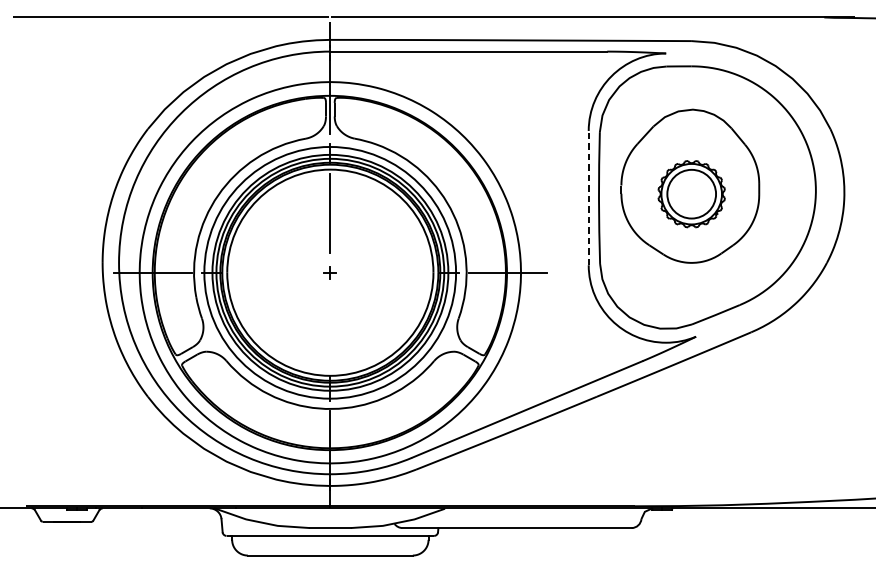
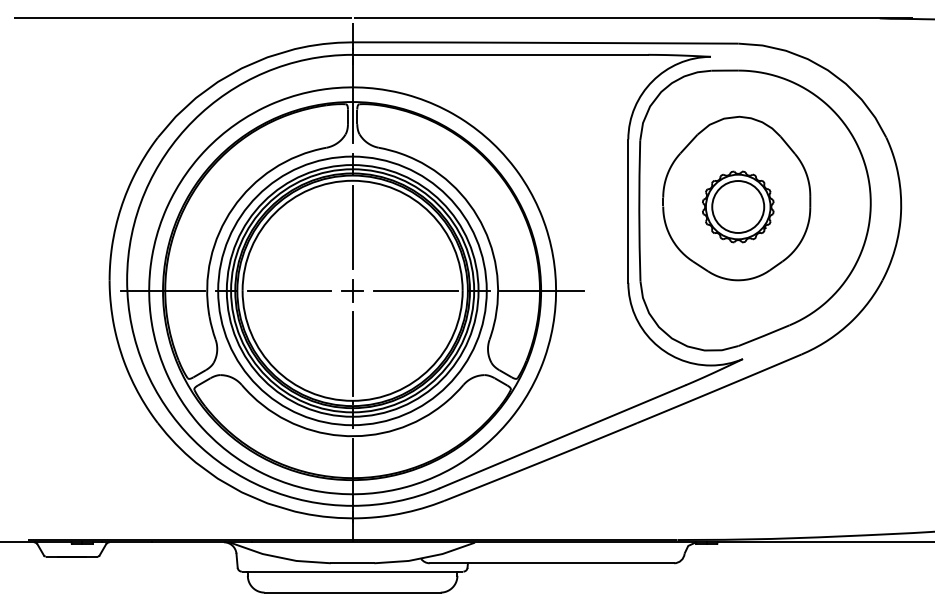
line: (588, 198) -> (628, 211), dashed -> solid
line: (271, 272) -> (289, 290), added
part: (330, 272) -> (352, 290), size x1.67
line: (389, 272) -> (415, 290), added
line: (330, 331) -> (352, 353), added

